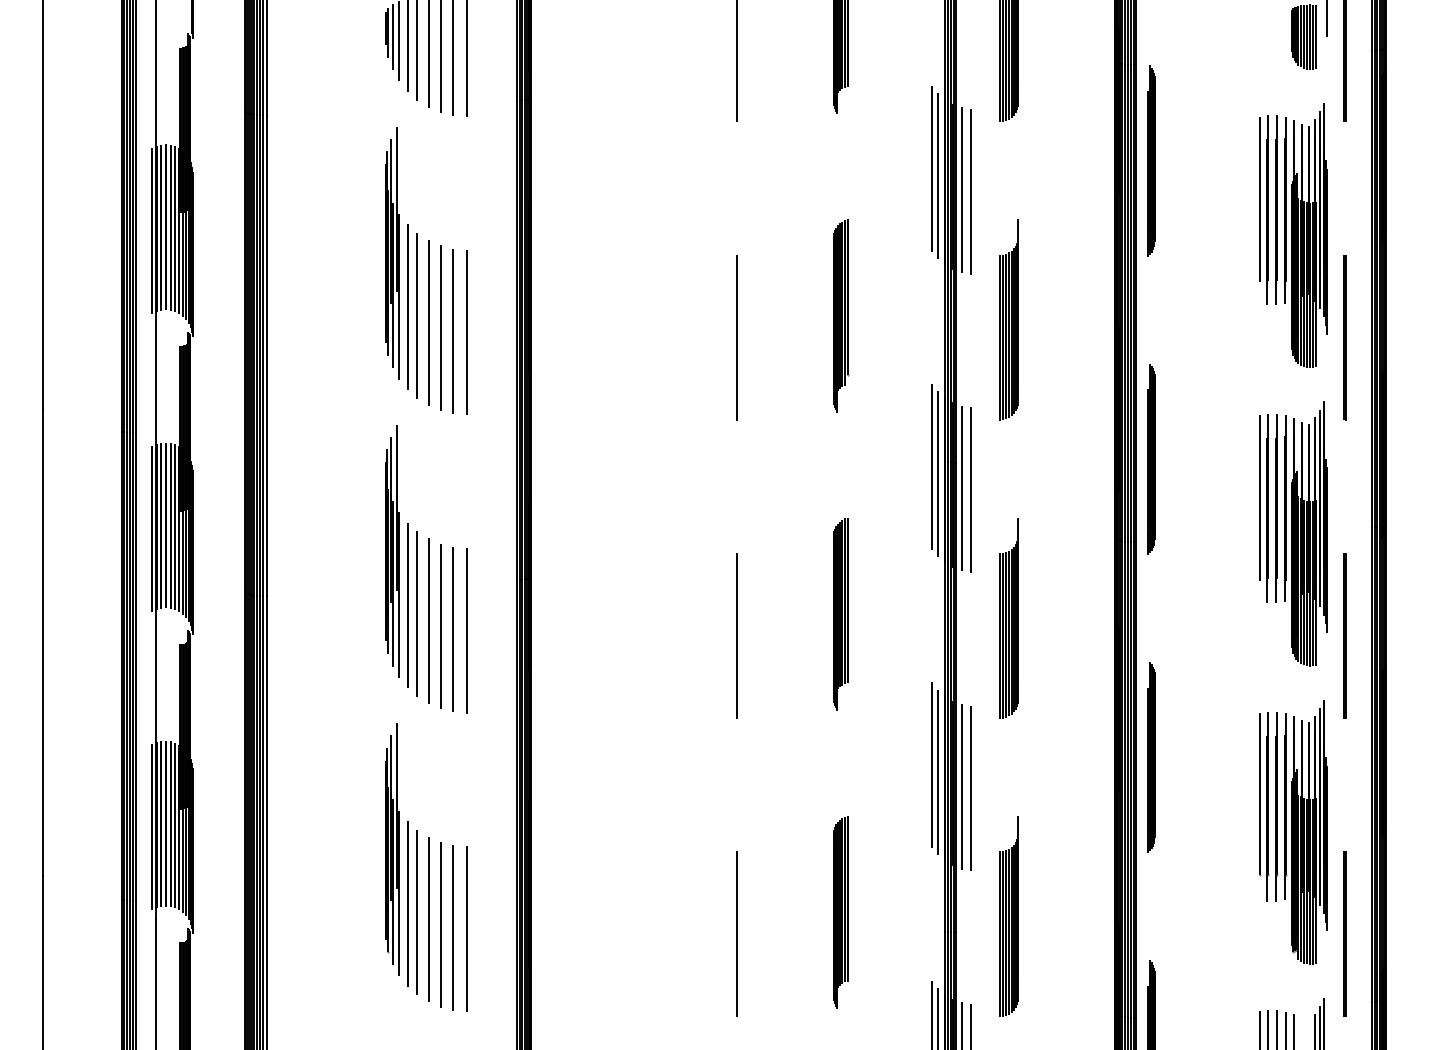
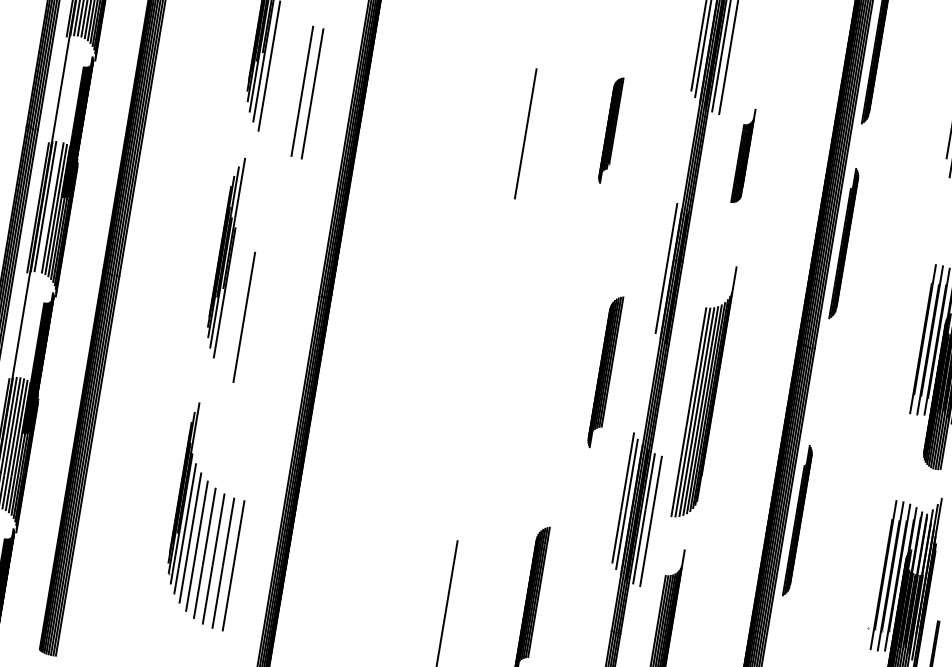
line: (417, 315) -> (276, 74), removed
part: (841, 315) -> (611, 130), size x0.7
part: (1008, 319) -> (743, 155), size x0.6
line: (428, 322) -> (283, 81), removed
line: (440, 328) -> (292, 87), removed
part: (1151, 459) -> (844, 243), moved
line: (931, 466) -> (662, 261), removed
line: (961, 488) -> (683, 282), removed
line: (970, 490) -> (690, 285), removed
line: (1259, 497) -> (918, 329), removed
line: (165, 525) -> (48, 206), removed
line: (407, 605) -> (229, 302), removed
line: (417, 614) -> (236, 310), removed
part: (840, 614) -> (605, 372), moved
part: (1008, 618) -> (703, 391), size x1.6
line: (440, 626) -> (253, 323), removed
line: (453, 629) -> (262, 327), removed
line: (466, 630) -> (273, 329), removed
line: (736, 635) -> (486, 369), removed
line: (1259, 793) -> (878, 563), removed
line: (396, 805) -> (194, 458), removed

